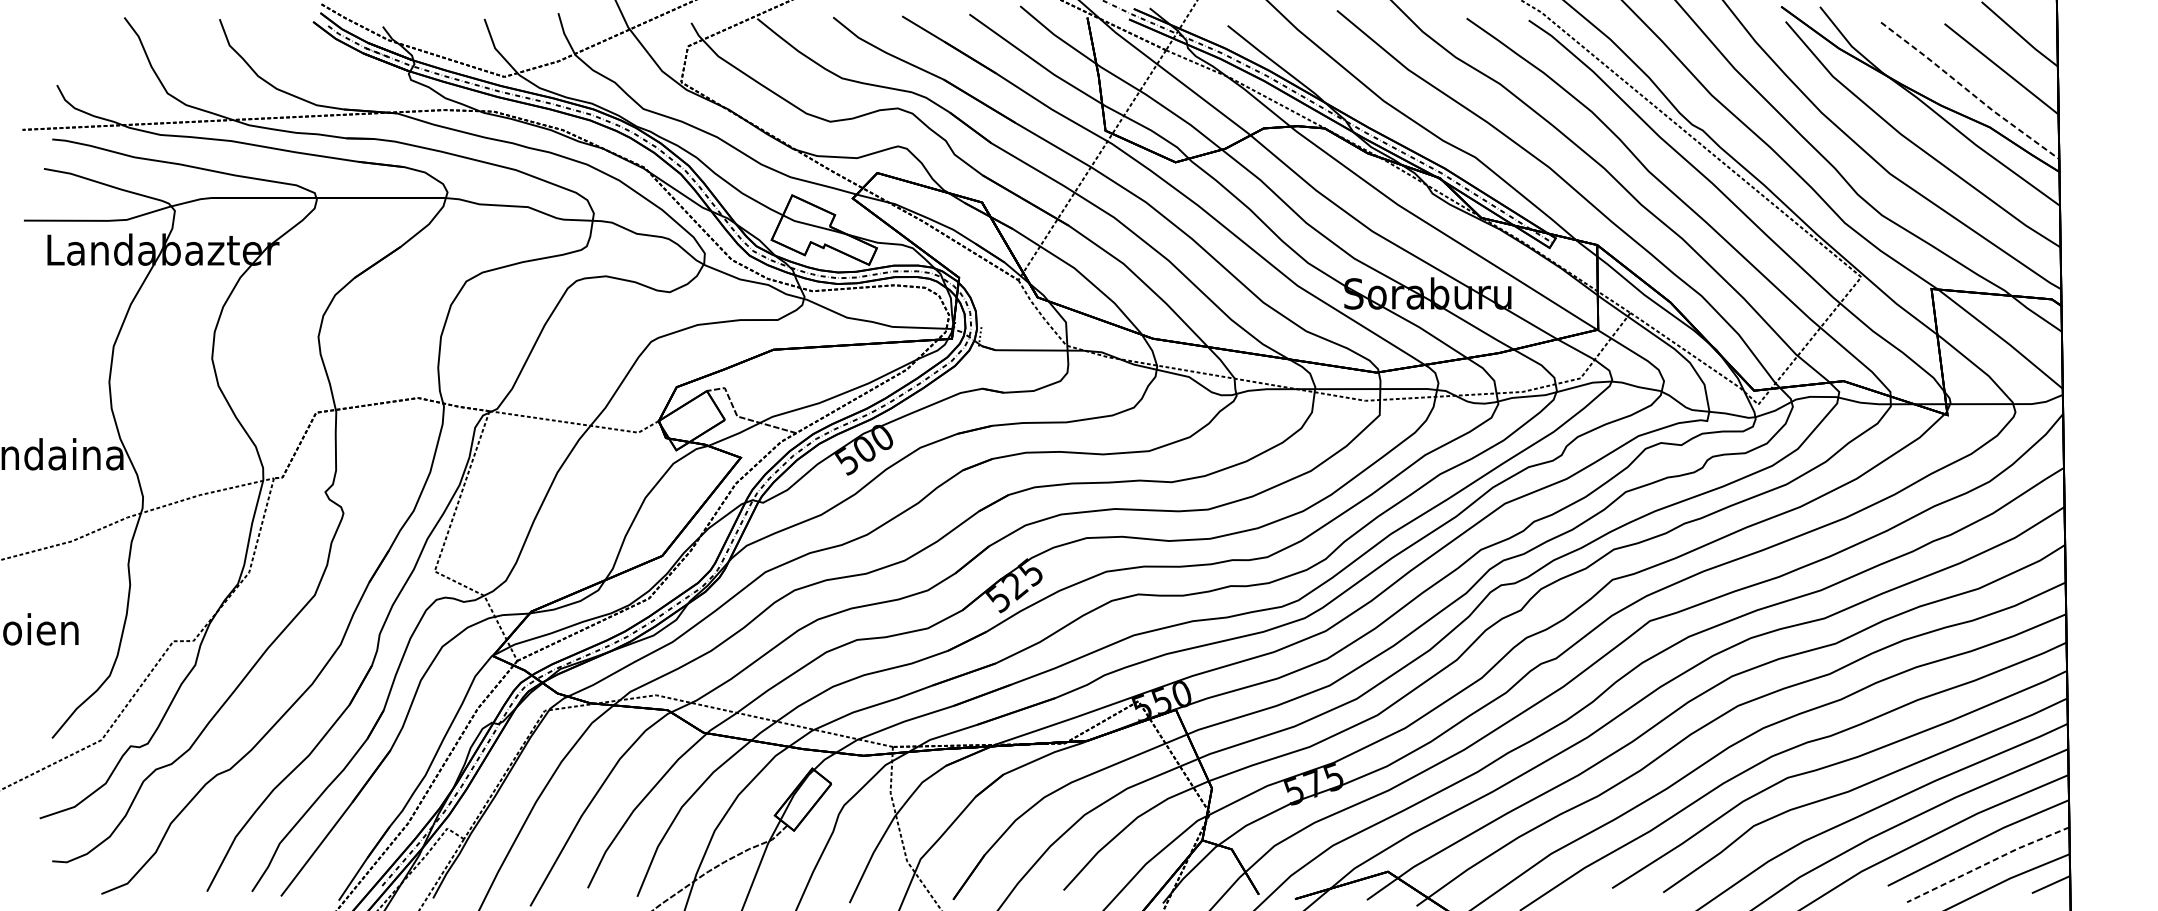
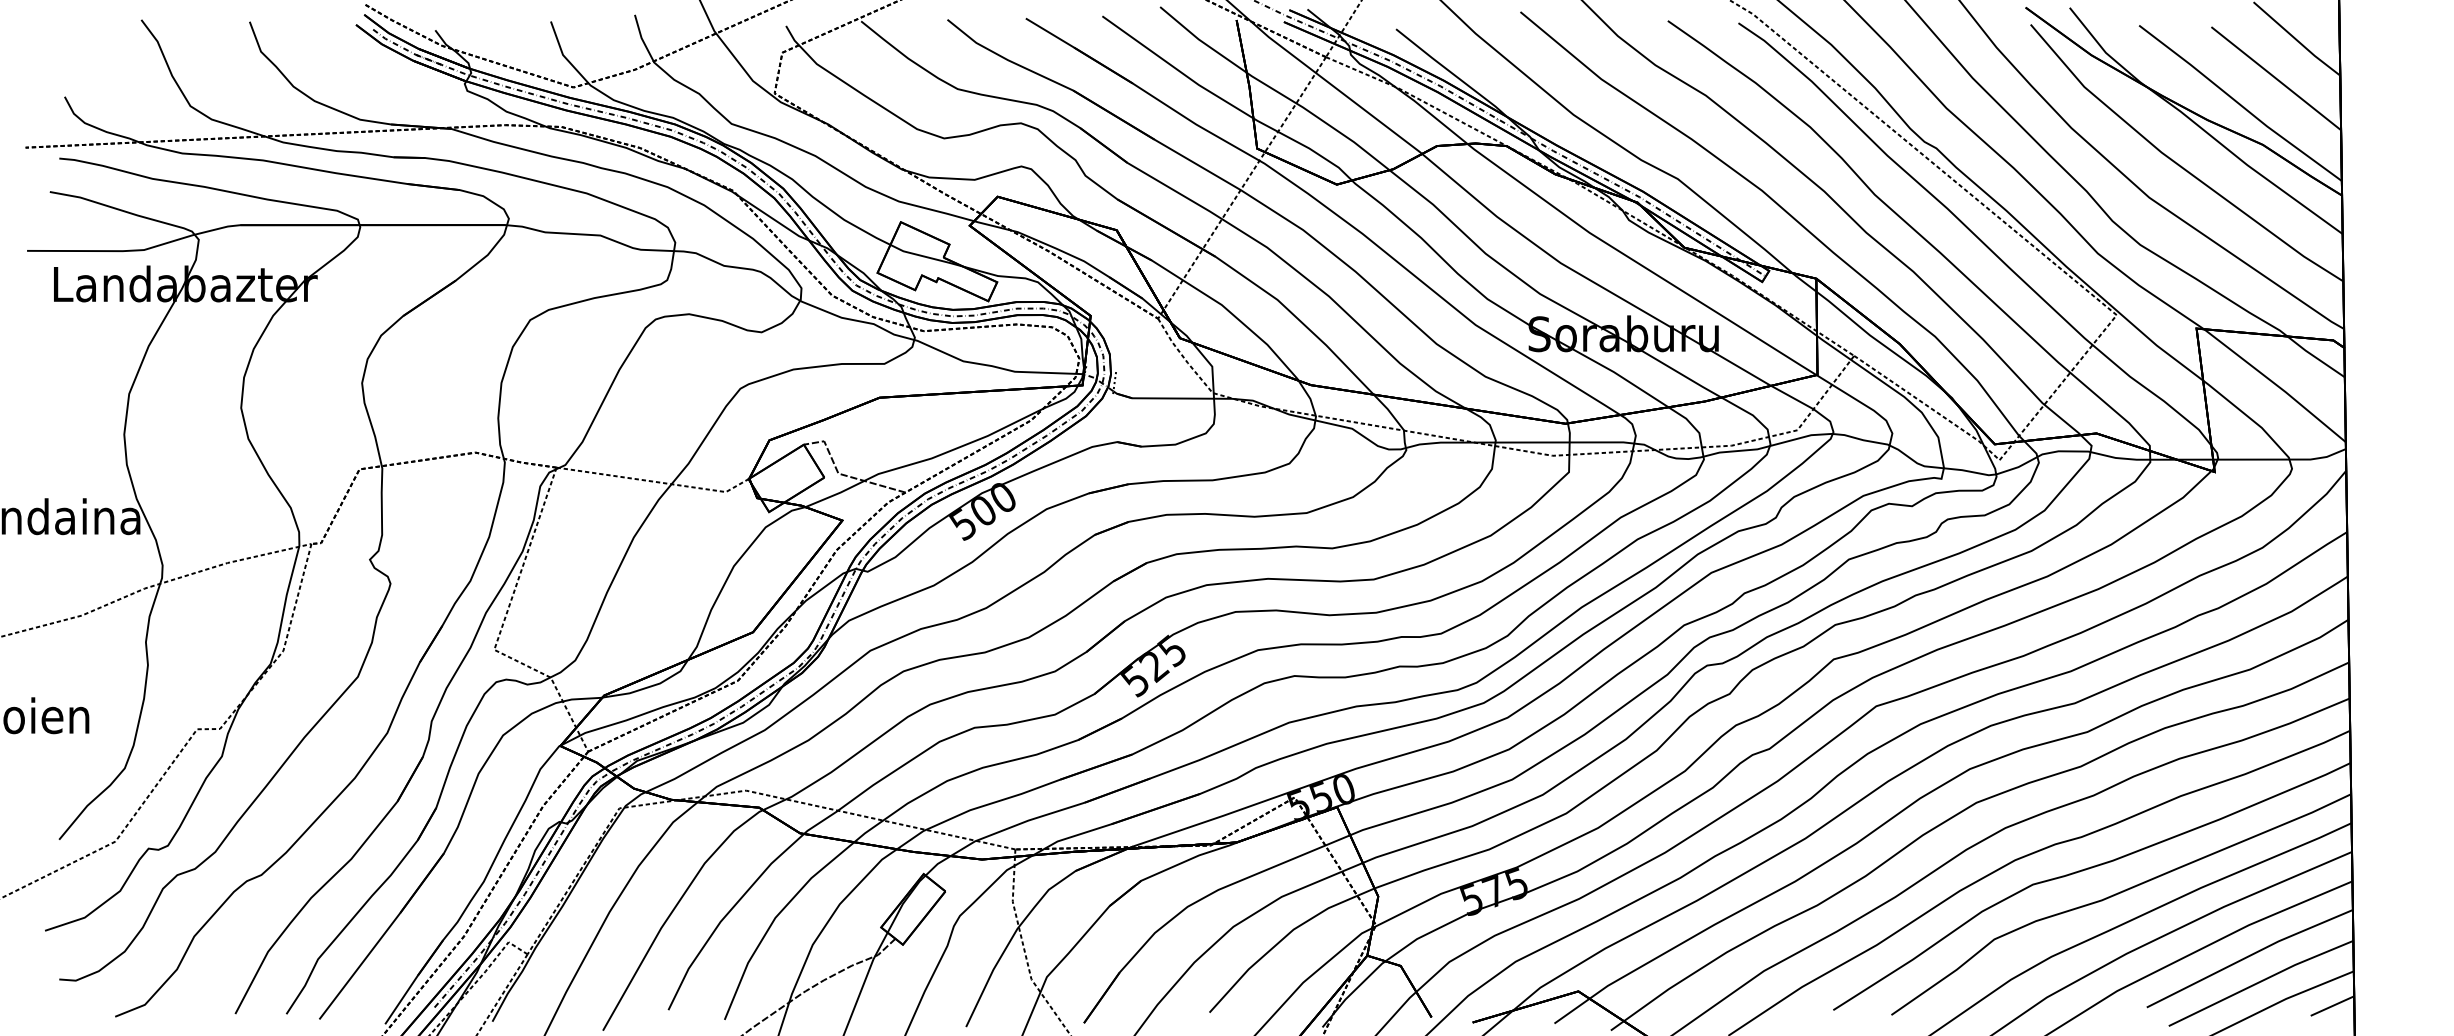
line: (1970, 91) -> (2240, 104), dashed -> solid
line: (1988, 863) -> (2261, 981), dashed -> solid

